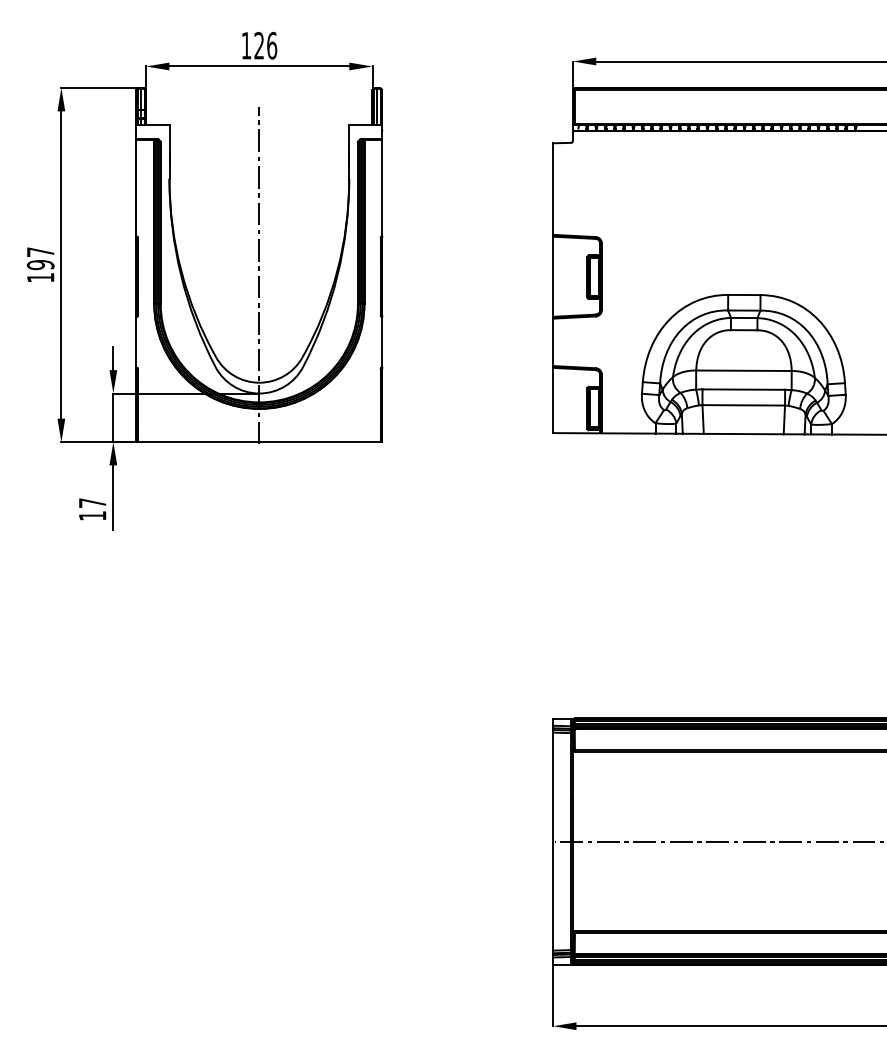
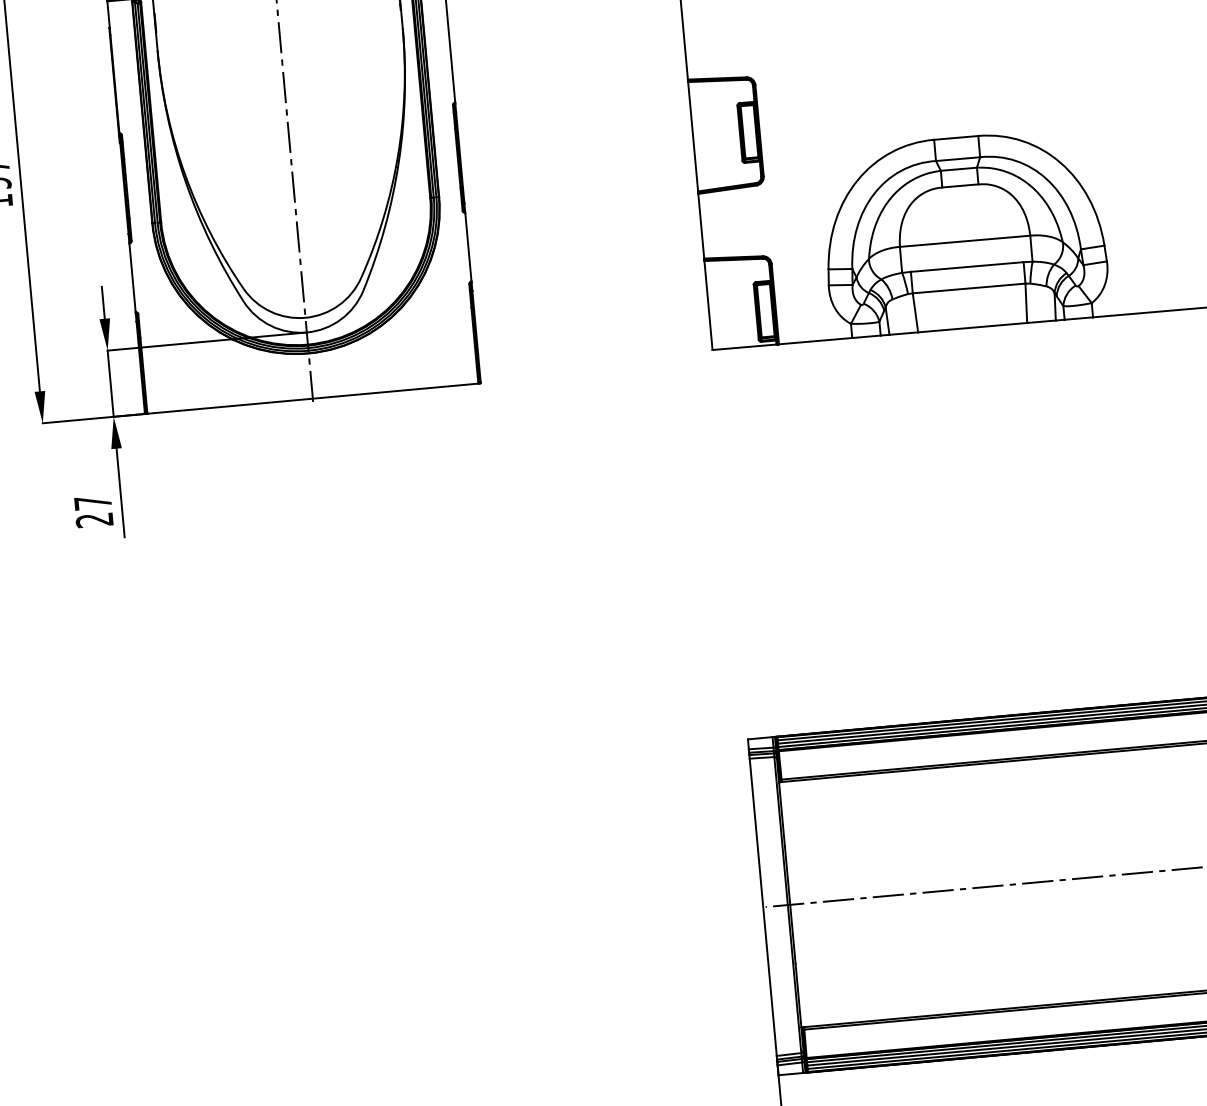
text: (92, 515) -> (94, 519), 17 -> 27

